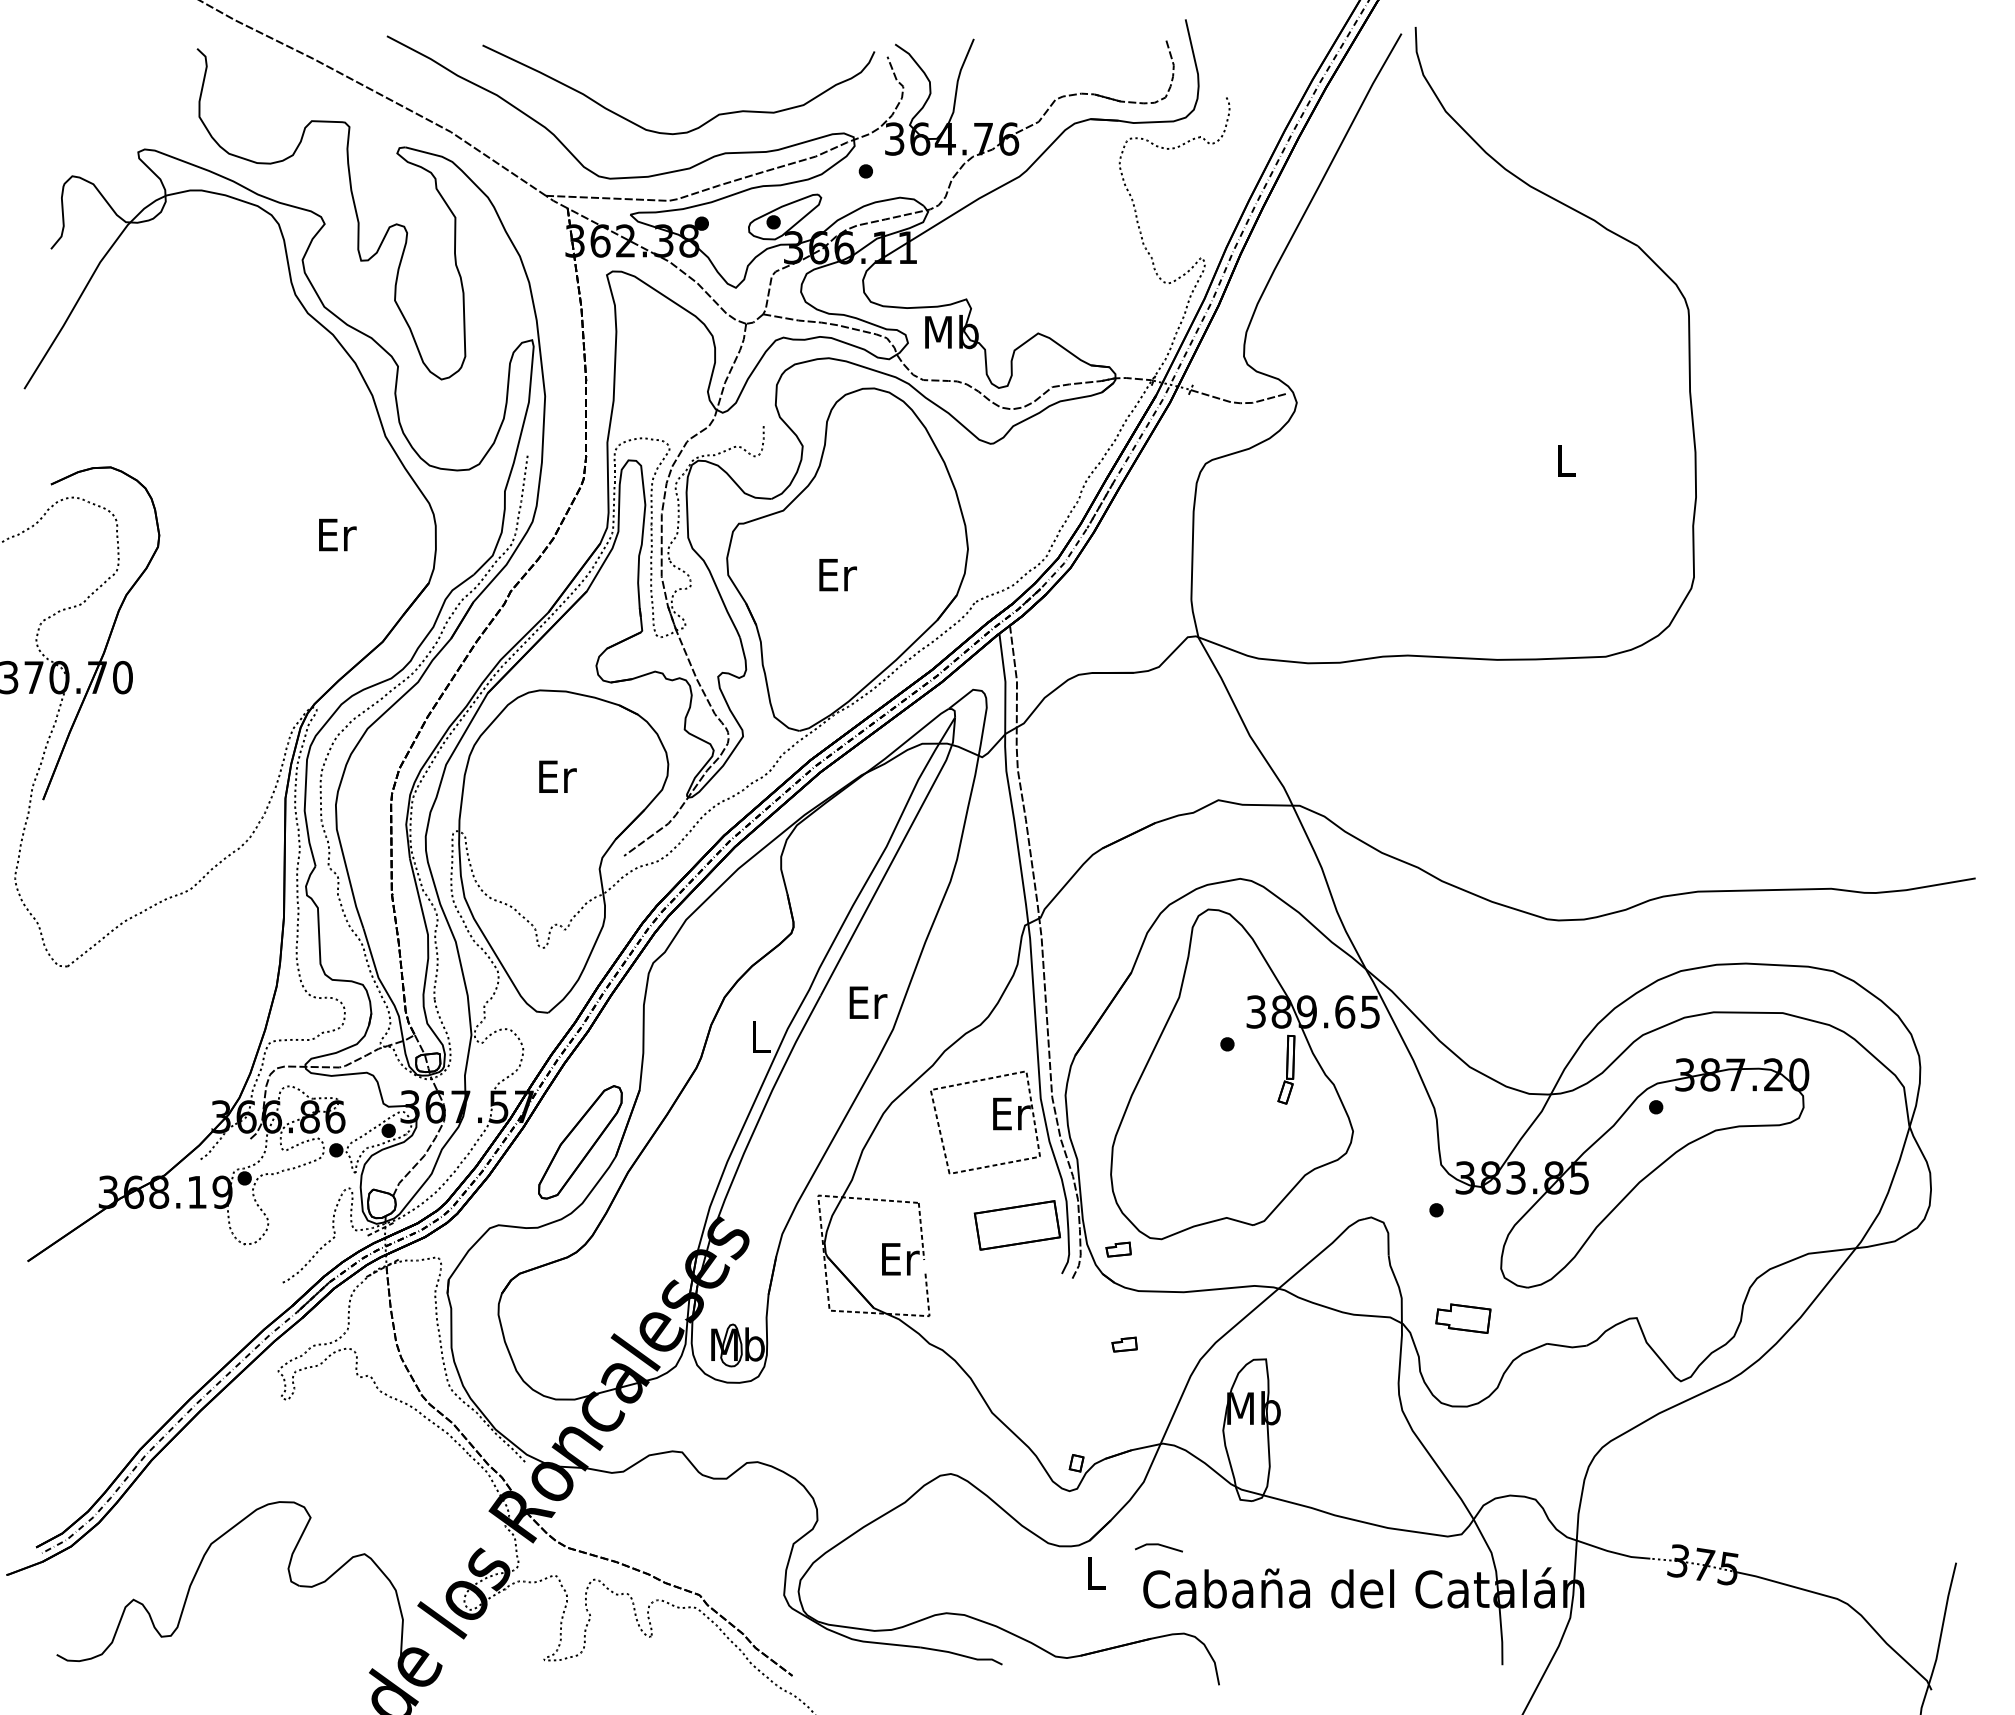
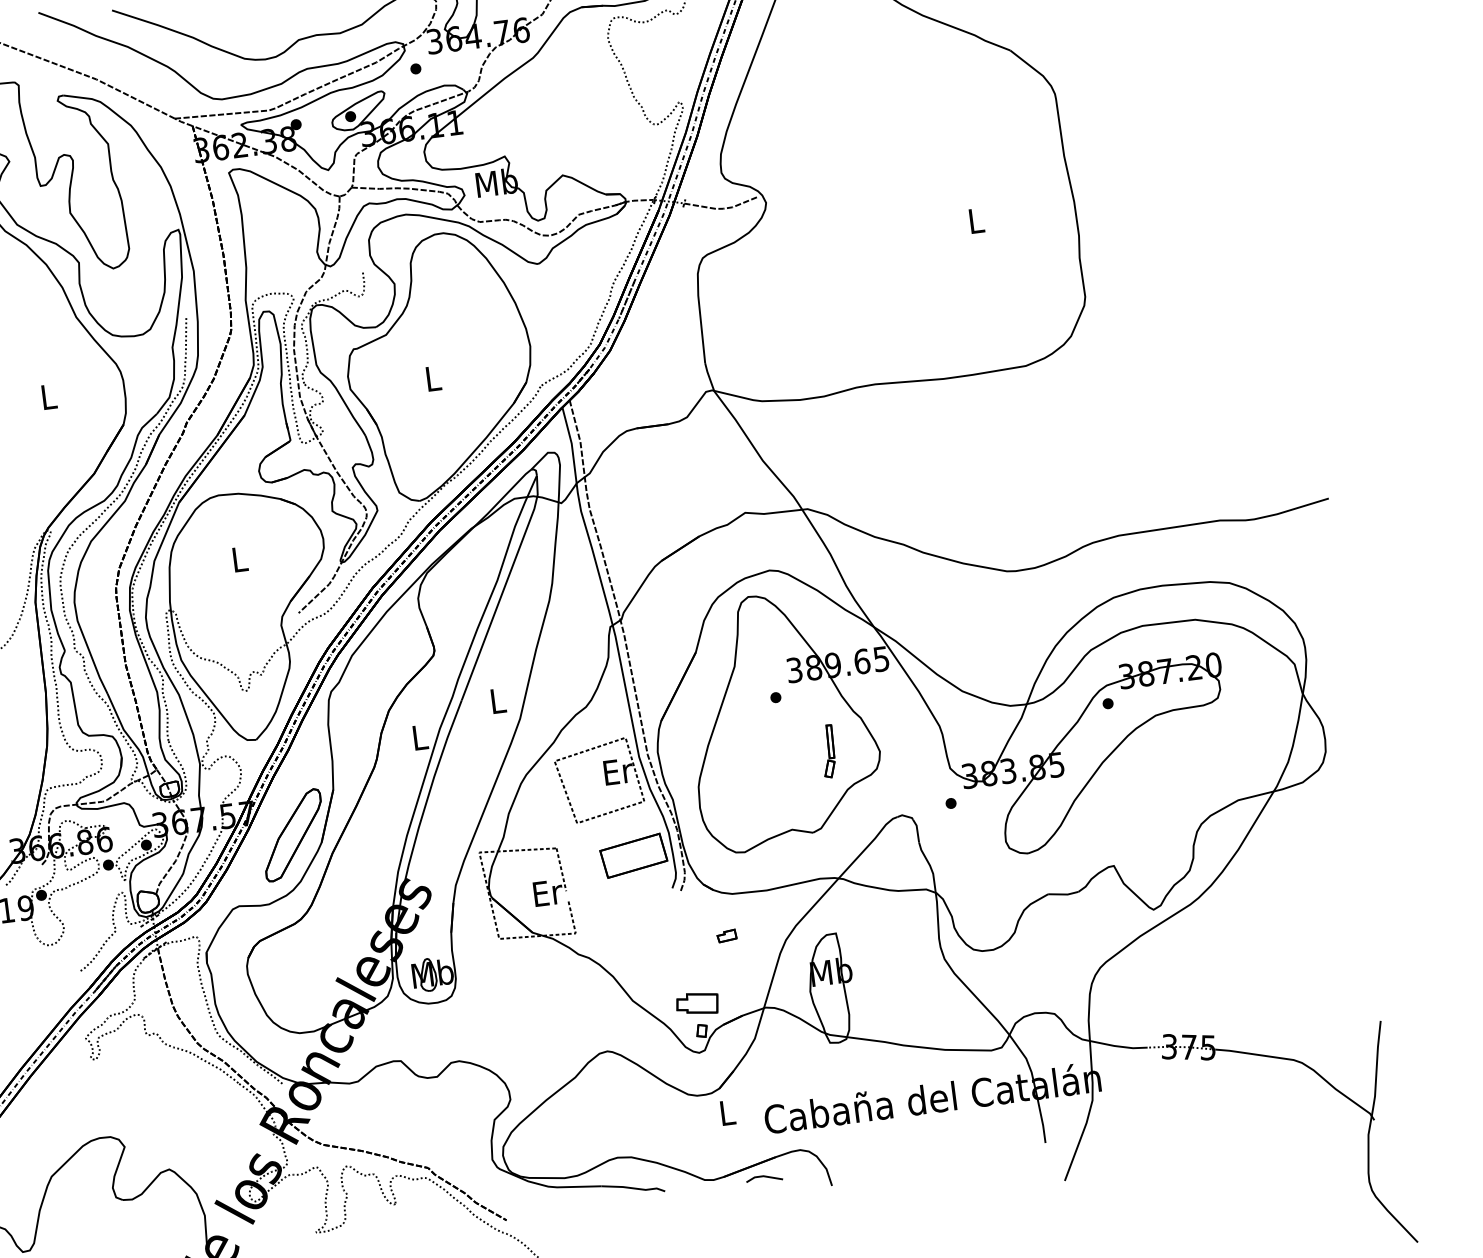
text: (337, 534) -> (49, 396), Er -> L
text: (837, 575) -> (433, 379), Er -> L
text: (557, 776) -> (240, 559), Er -> L
text: (868, 1002) -> (498, 700), Er -> L
part: (1286, 1069) -> (828, 751), moved
part: (1118, 1249) -> (713, 864), removed
part: (1463, 1318) -> (697, 1003), moved
line: (1158, 1545) -> (763, 1177), moved

